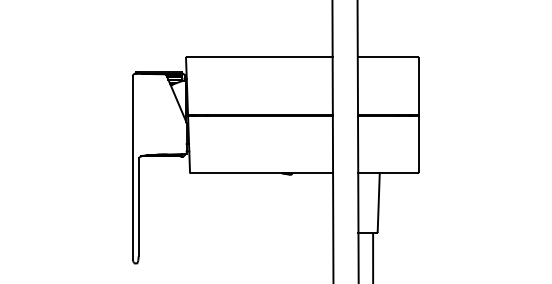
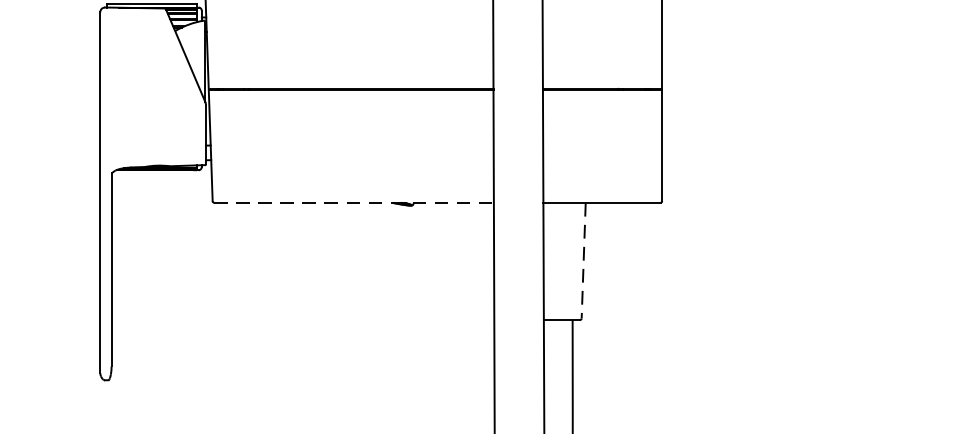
line: (262, 173) -> (355, 203), solid -> dashed
line: (378, 203) -> (583, 262), solid -> dashed

